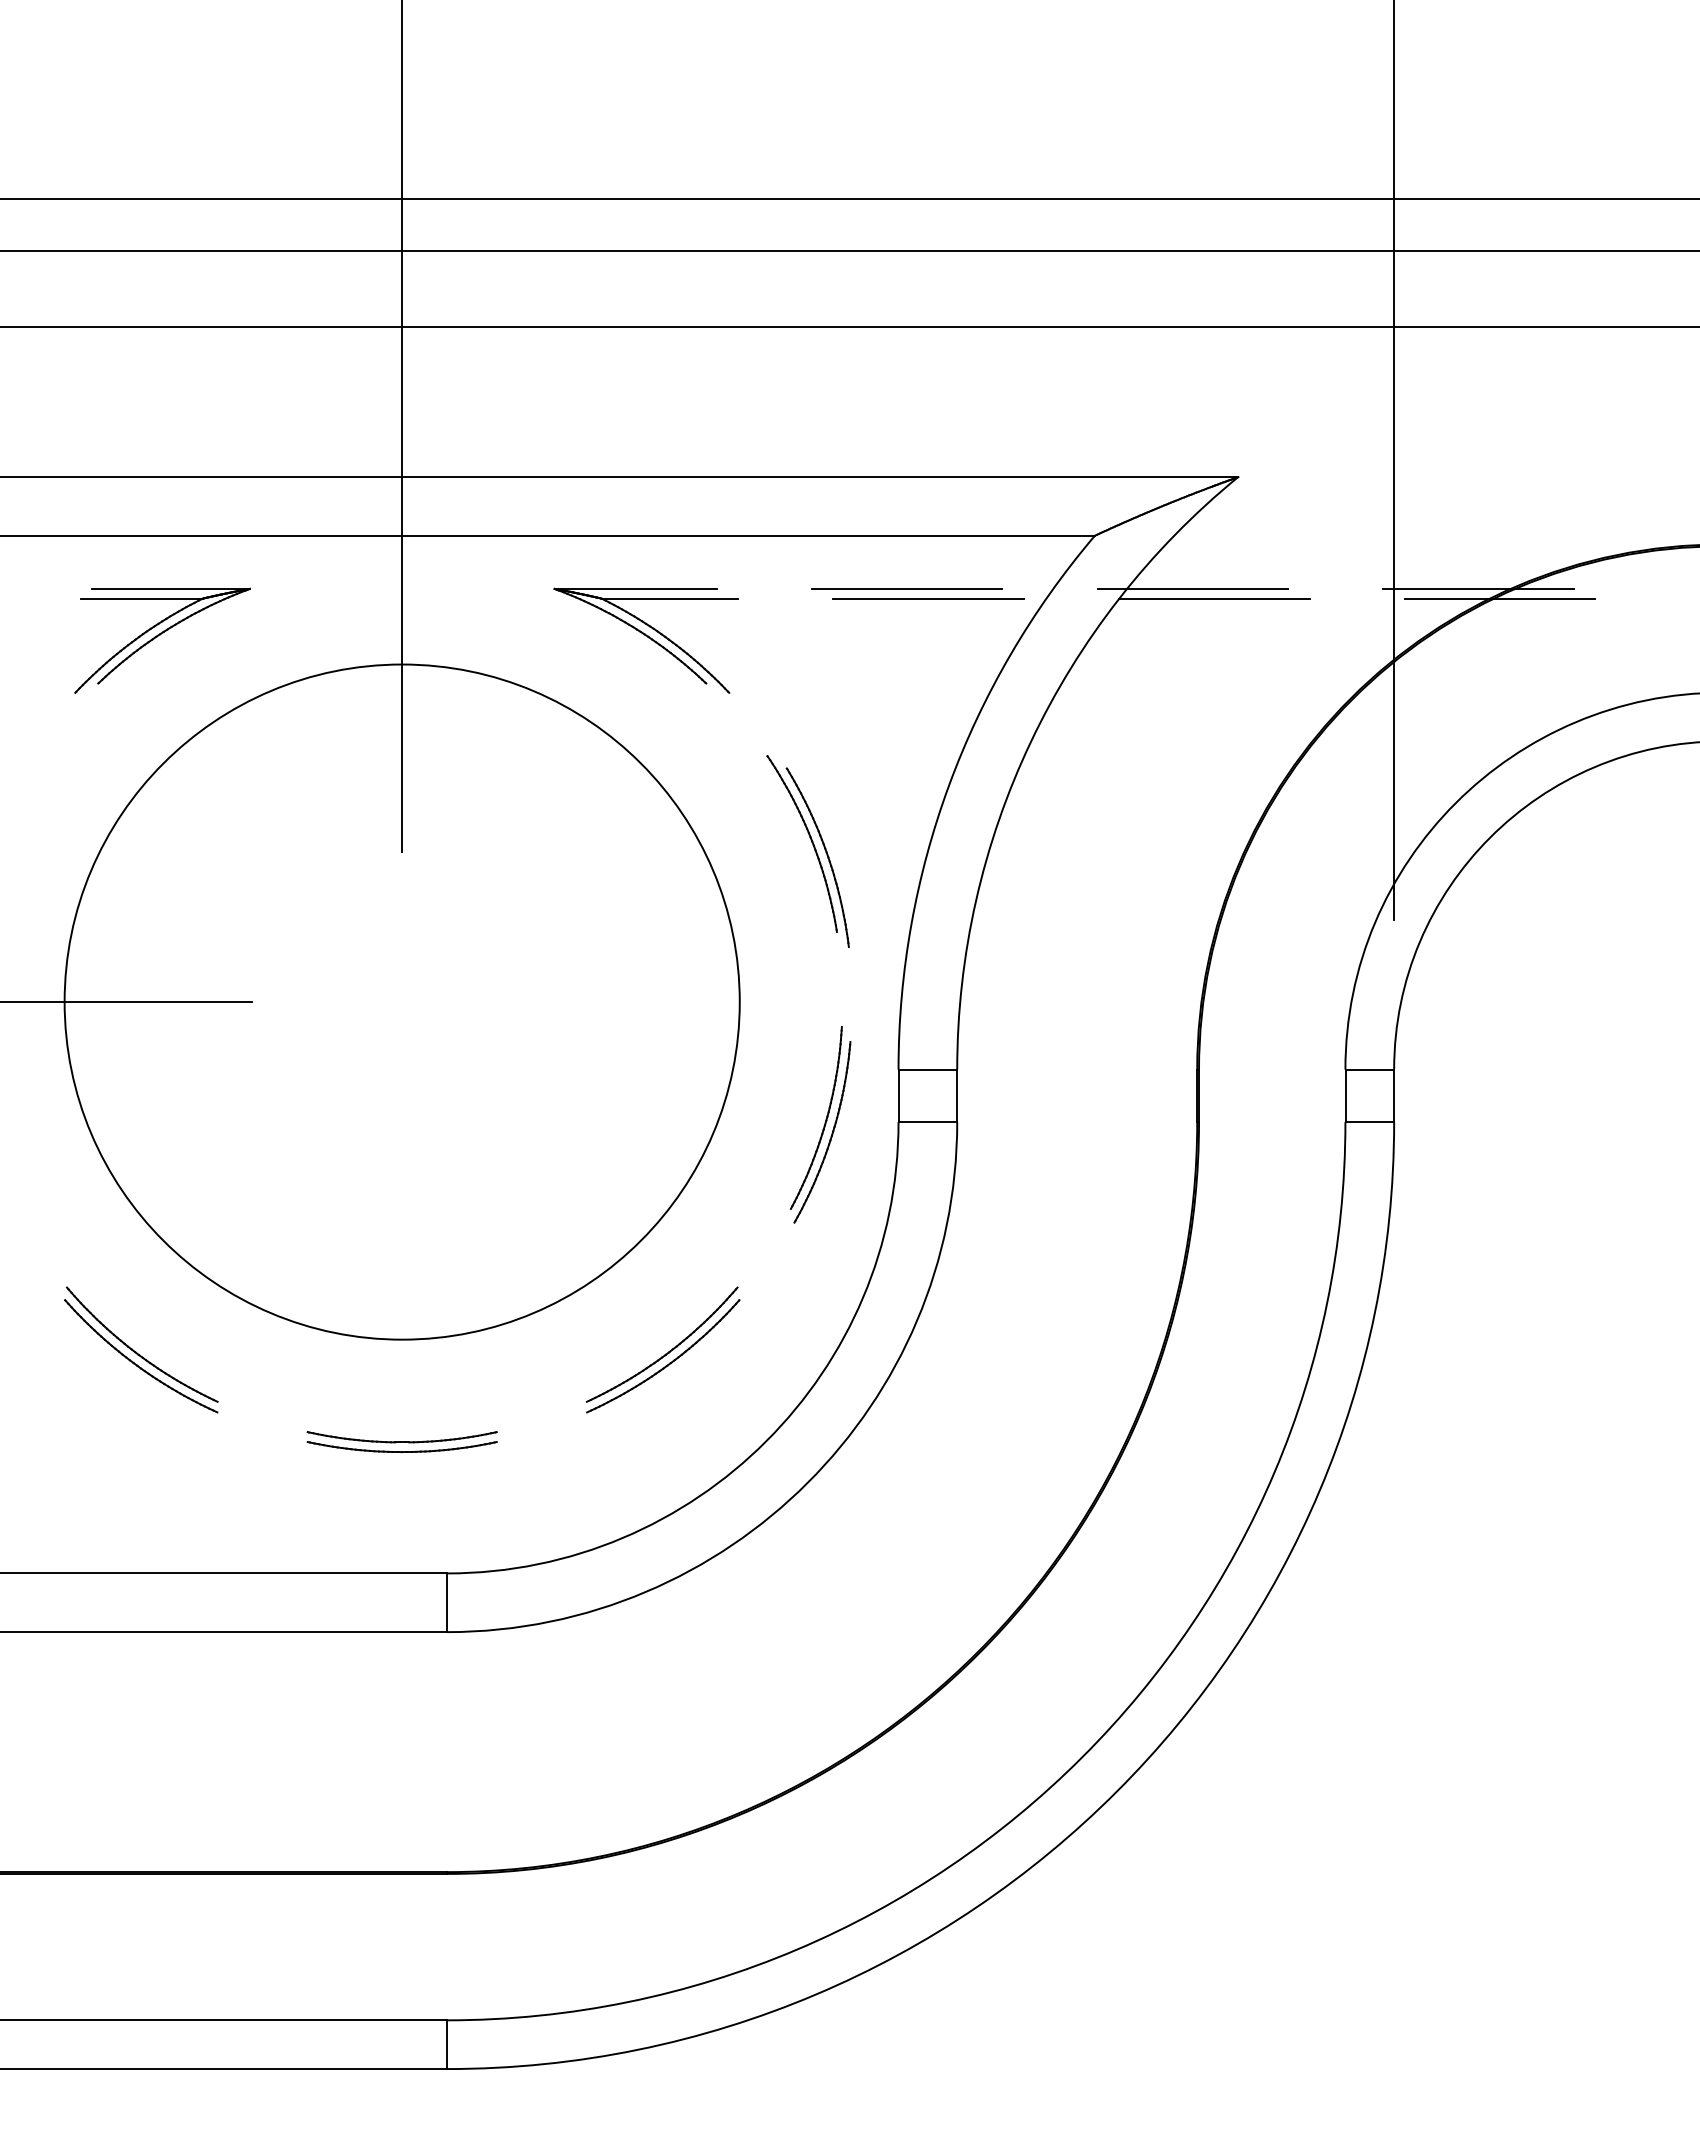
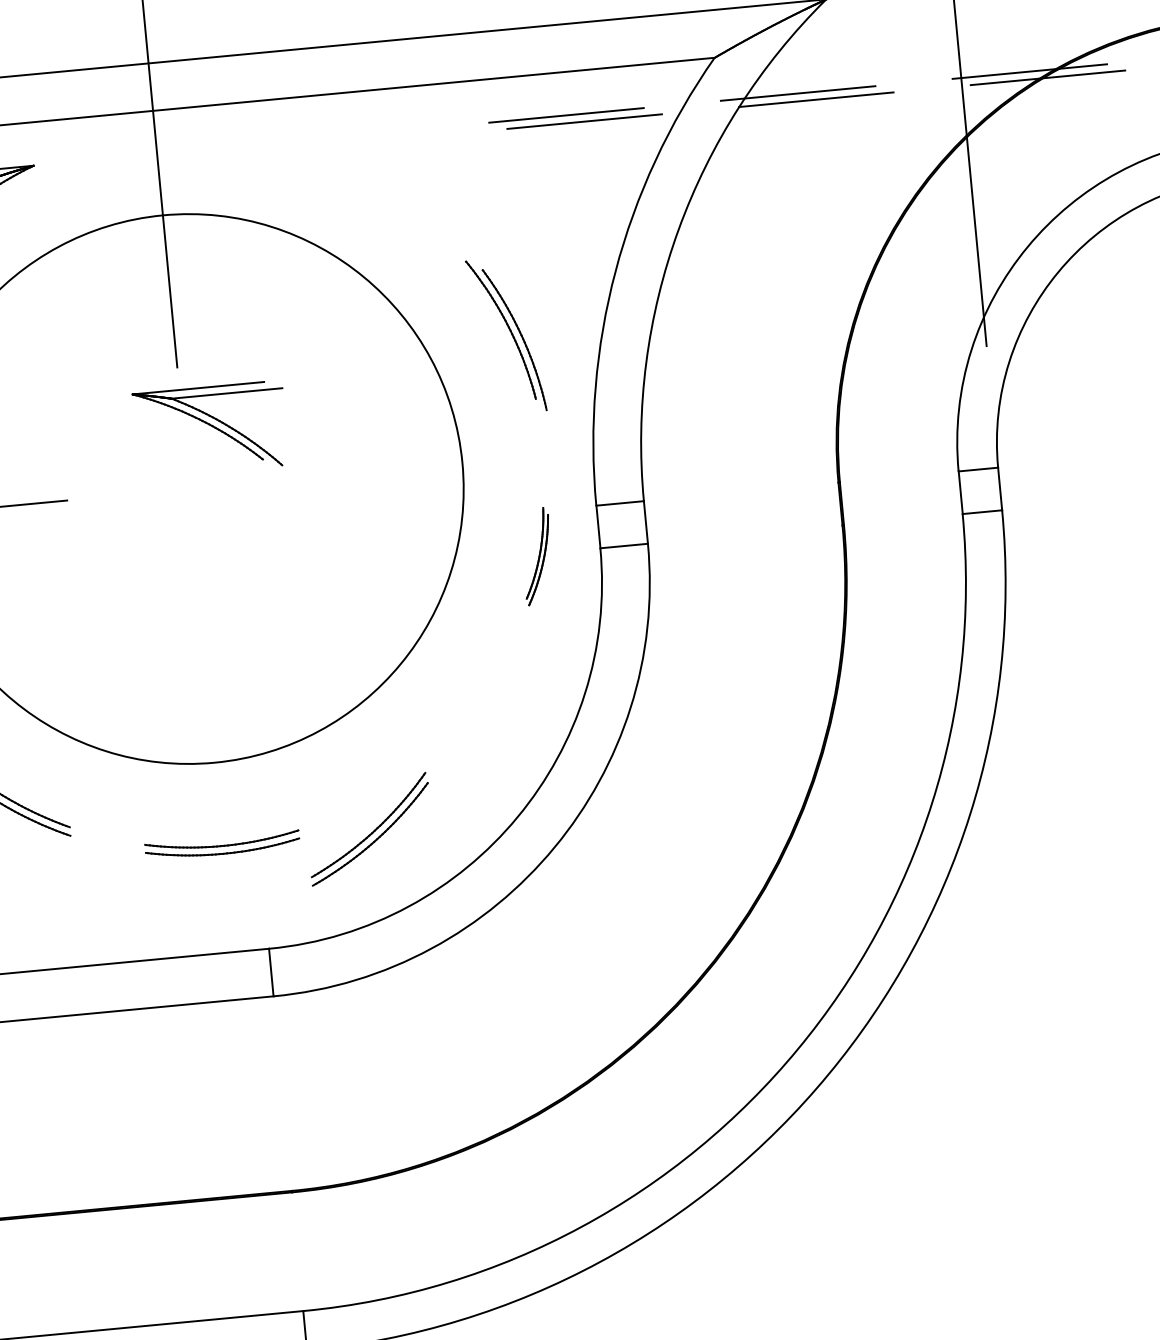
part: (645, 640) -> (210, 429), moved
part: (820, 1124) -> (537, 556), size x0.6
part: (662, 1349) -> (369, 828), moved

